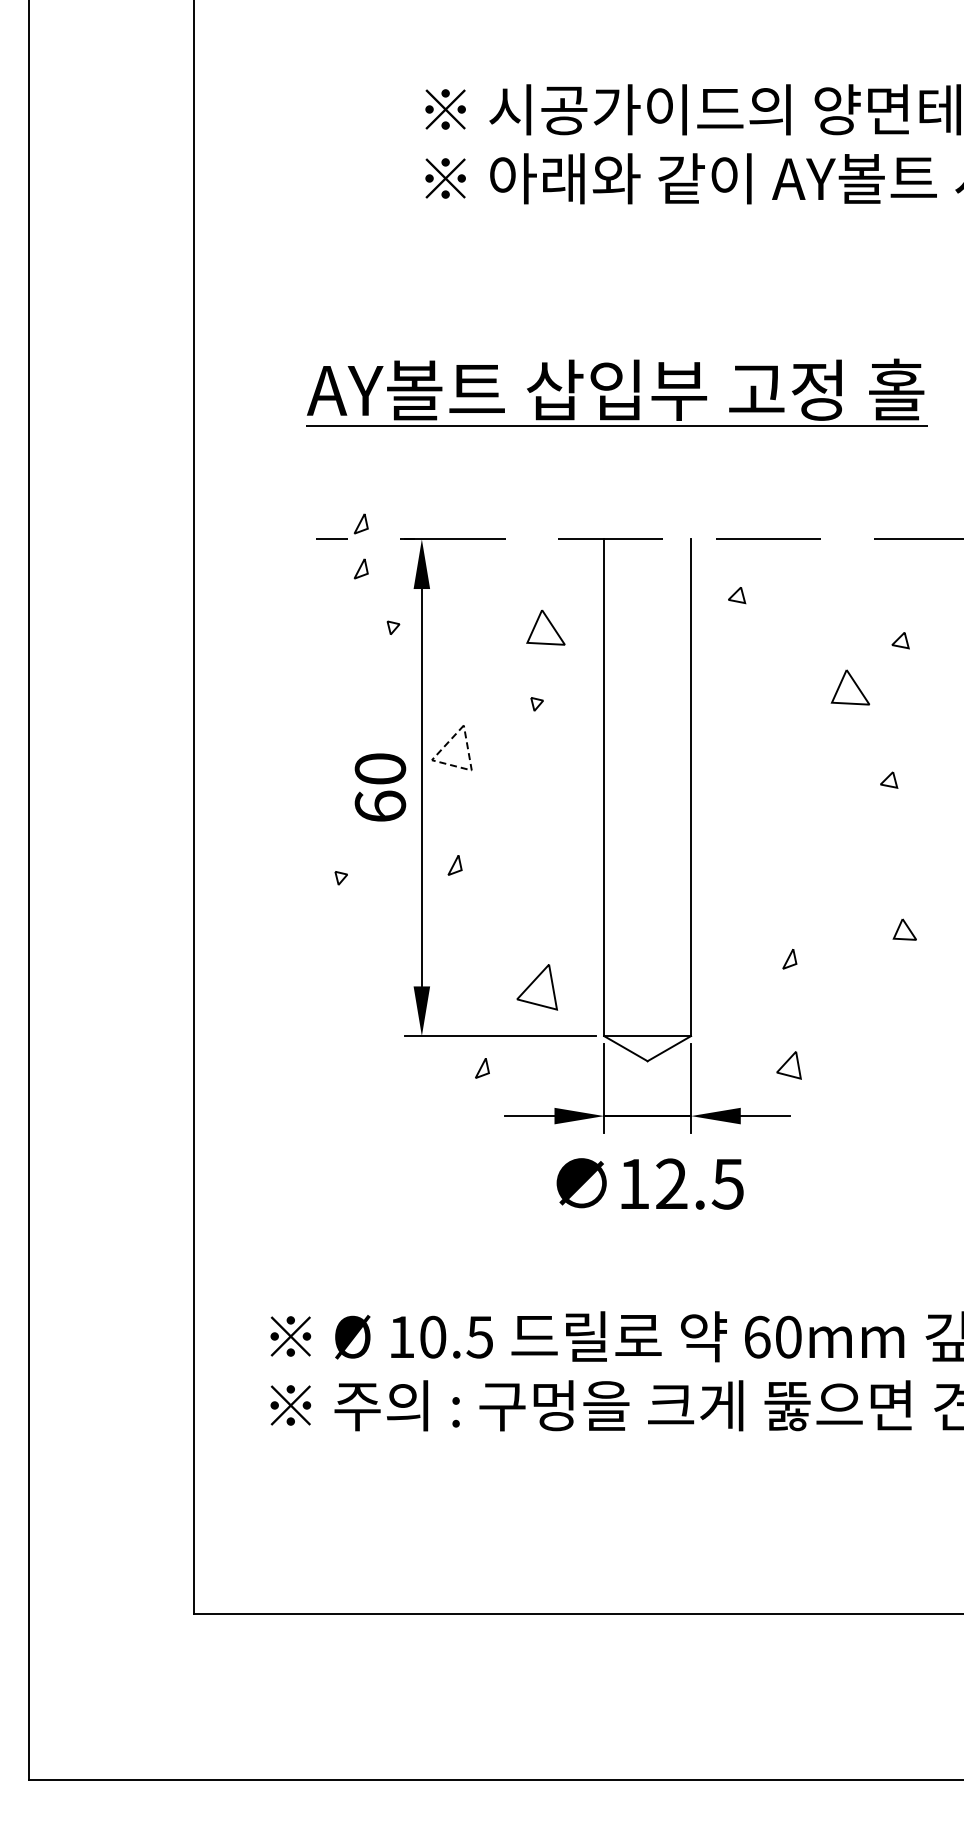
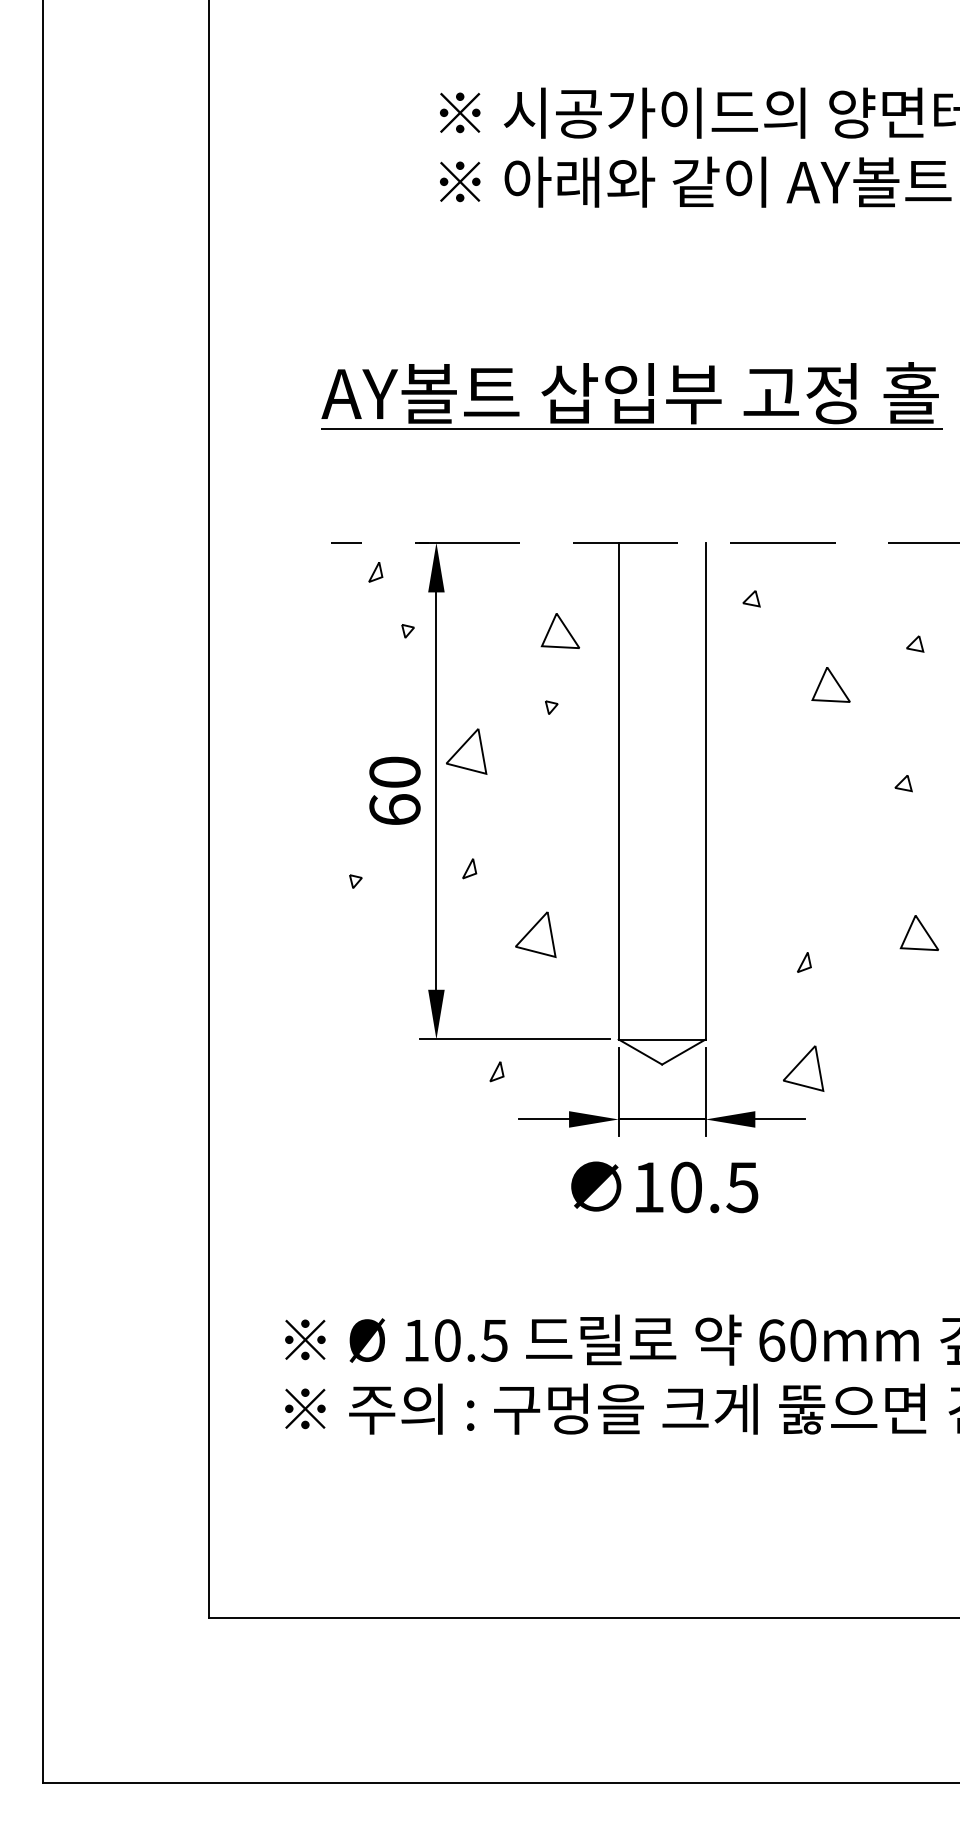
part: (360, 523) -> (375, 526), removed
part: (850, 687) -> (831, 684), moved
line: (450, 765) -> (465, 768), dashed -> solid
part: (904, 929) -> (919, 932), size x1.67
part: (537, 987) -> (536, 934), moved
part: (788, 1065) -> (803, 1068), size x1.67
text: (671, 1183) -> (686, 1186), 12.5 -> 10.5

